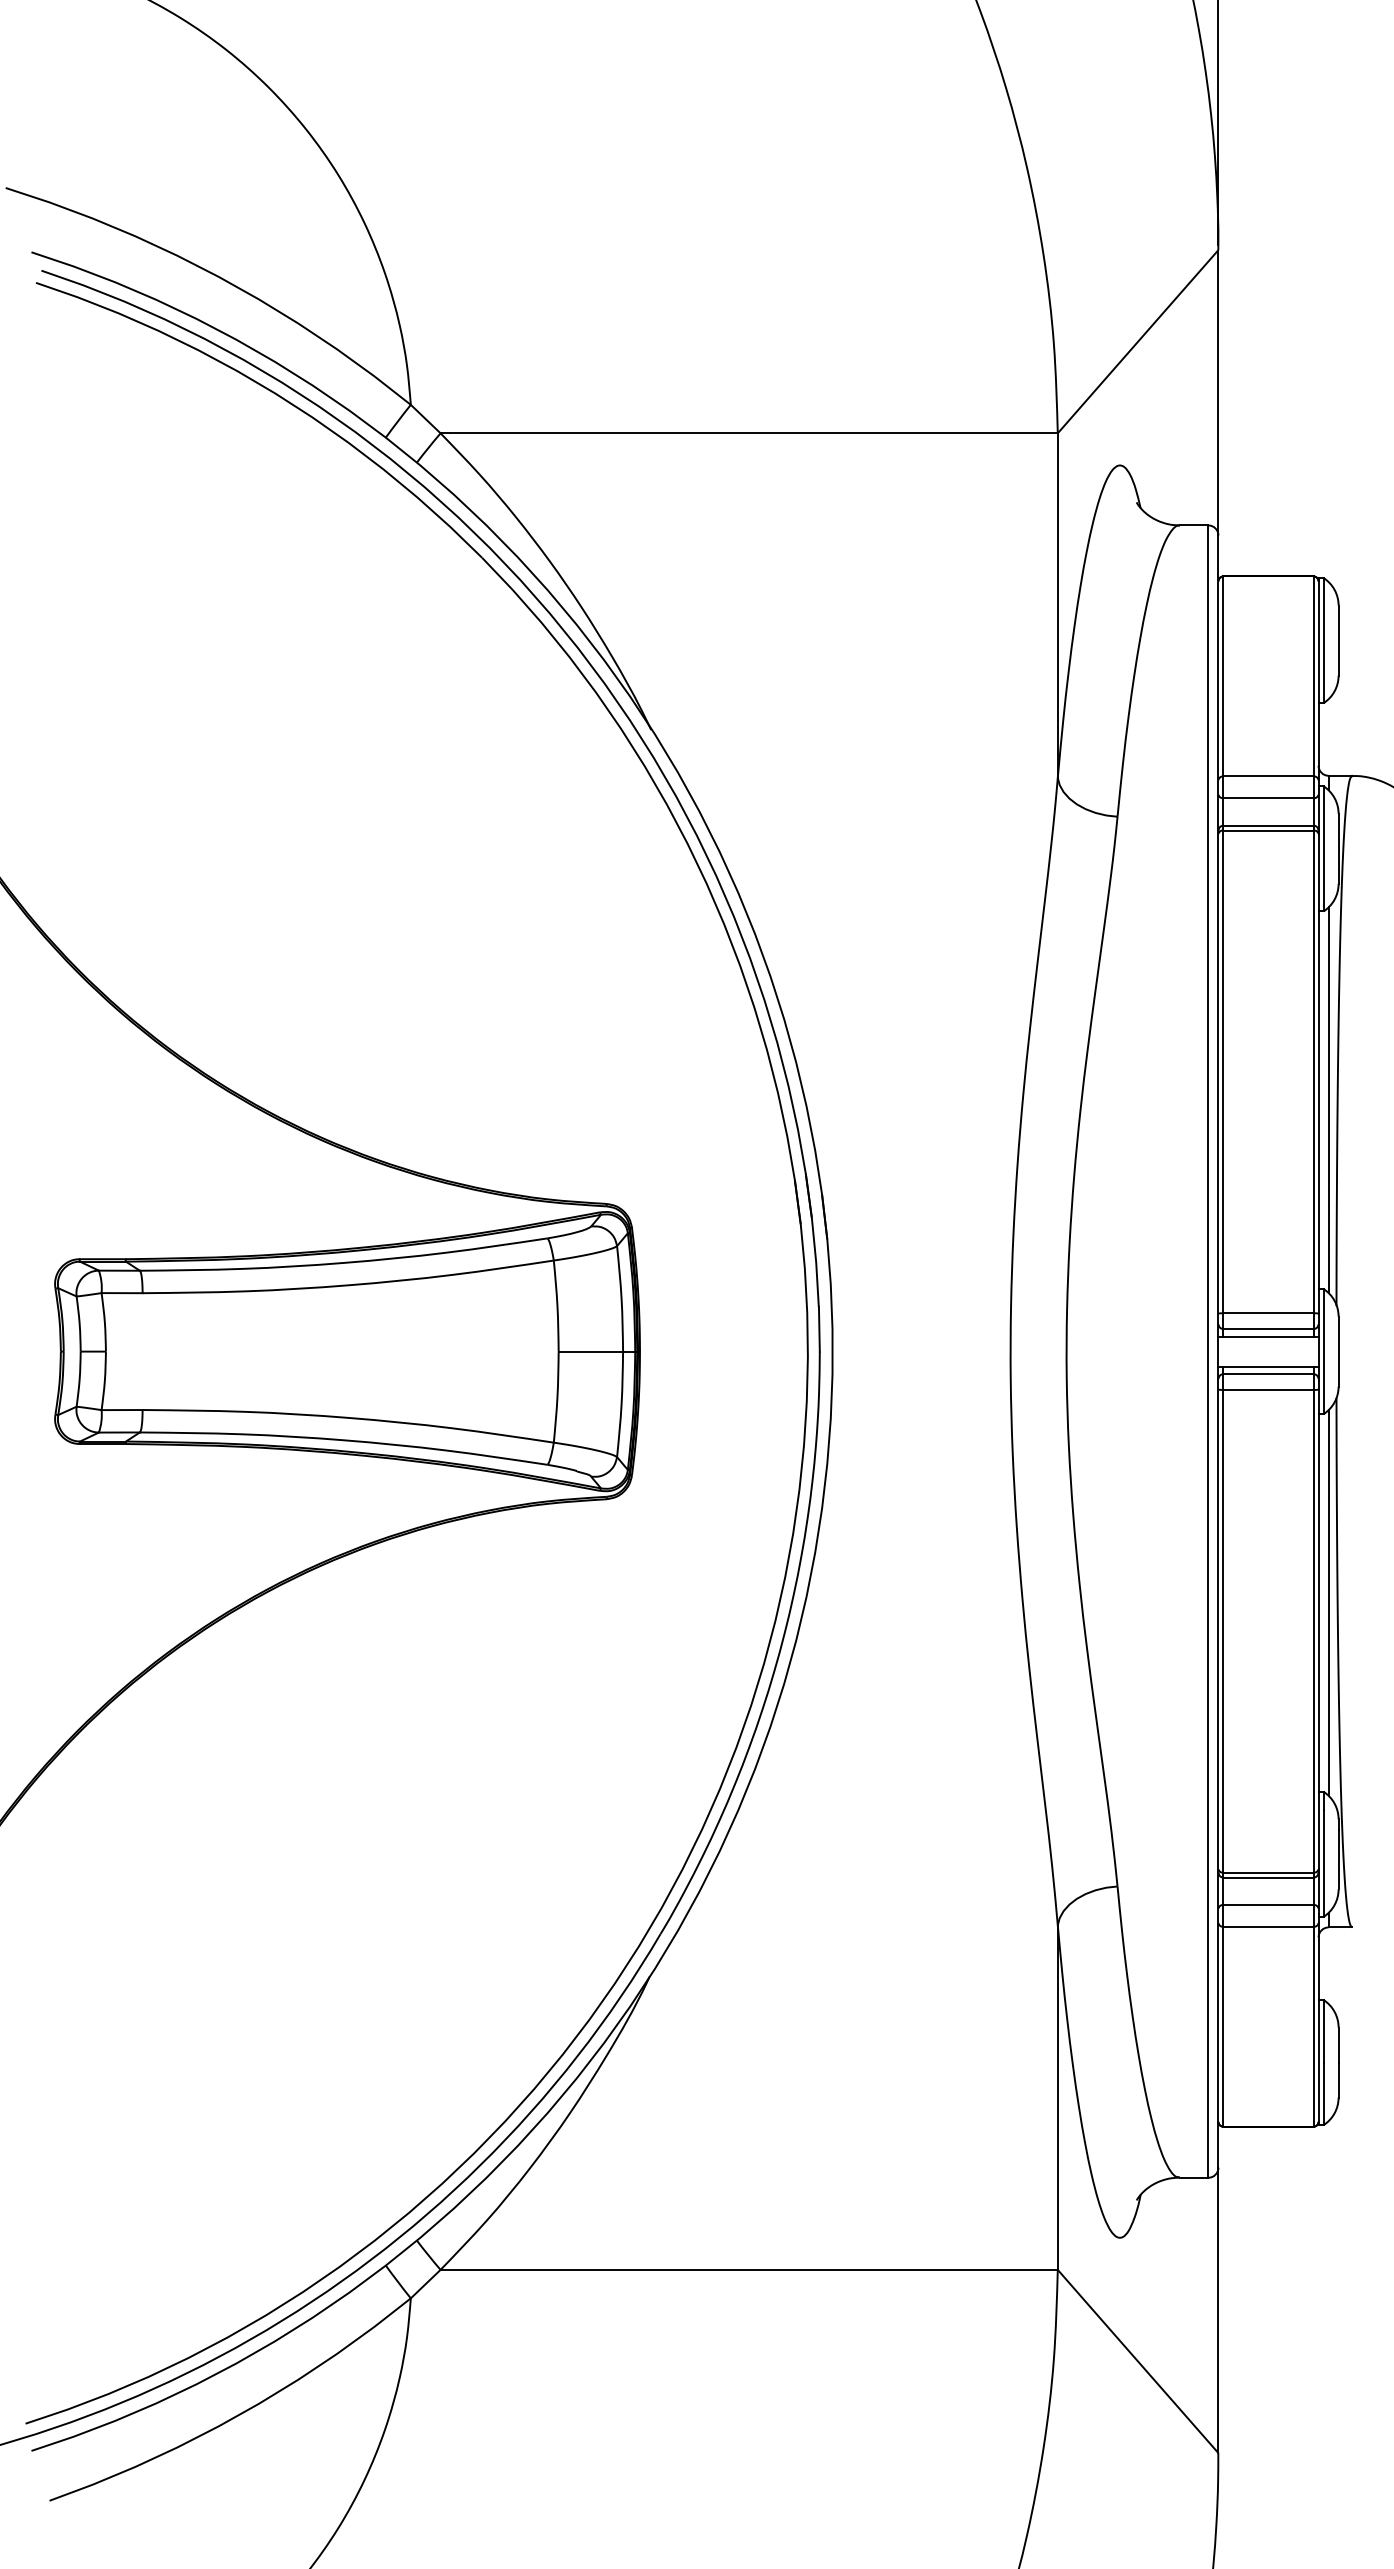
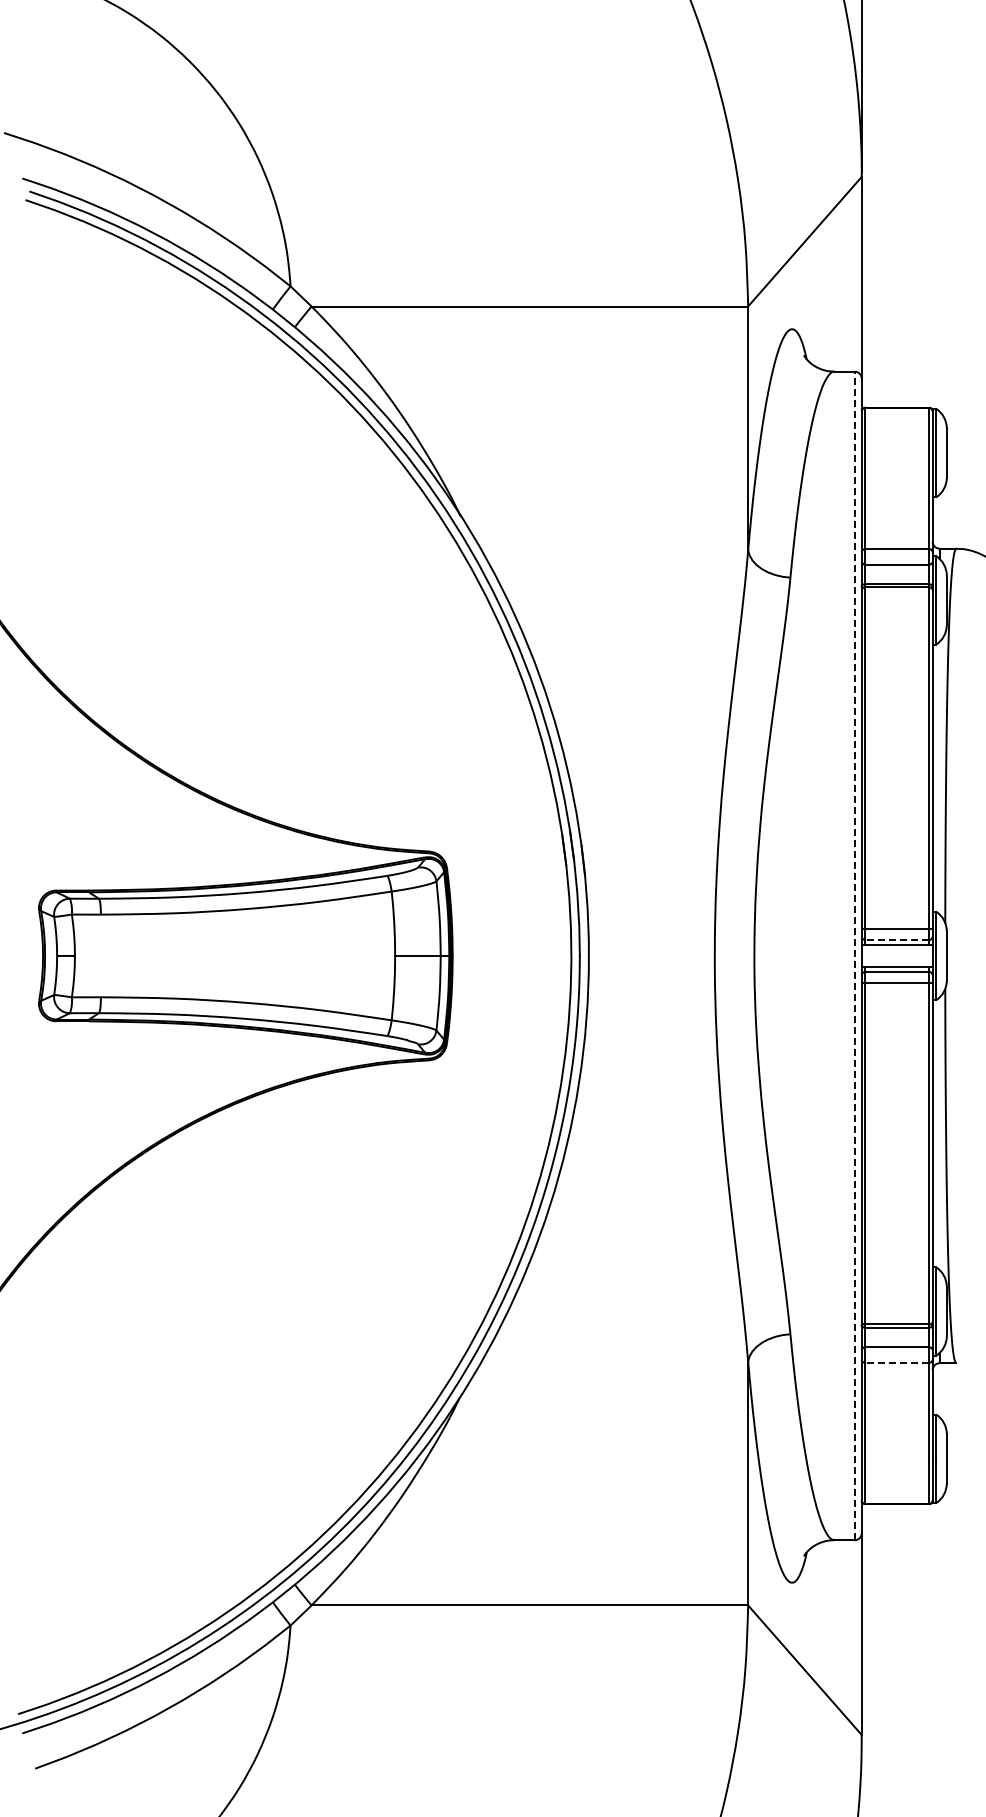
line: (1328, 1099) -> (939, 777), removed
line: (1268, 1329) -> (897, 940), solid -> dashed
line: (1208, 1350) -> (854, 955), solid -> dashed
line: (1328, 1602) -> (939, 1133), removed
line: (1268, 1926) -> (897, 1362), solid -> dashed

